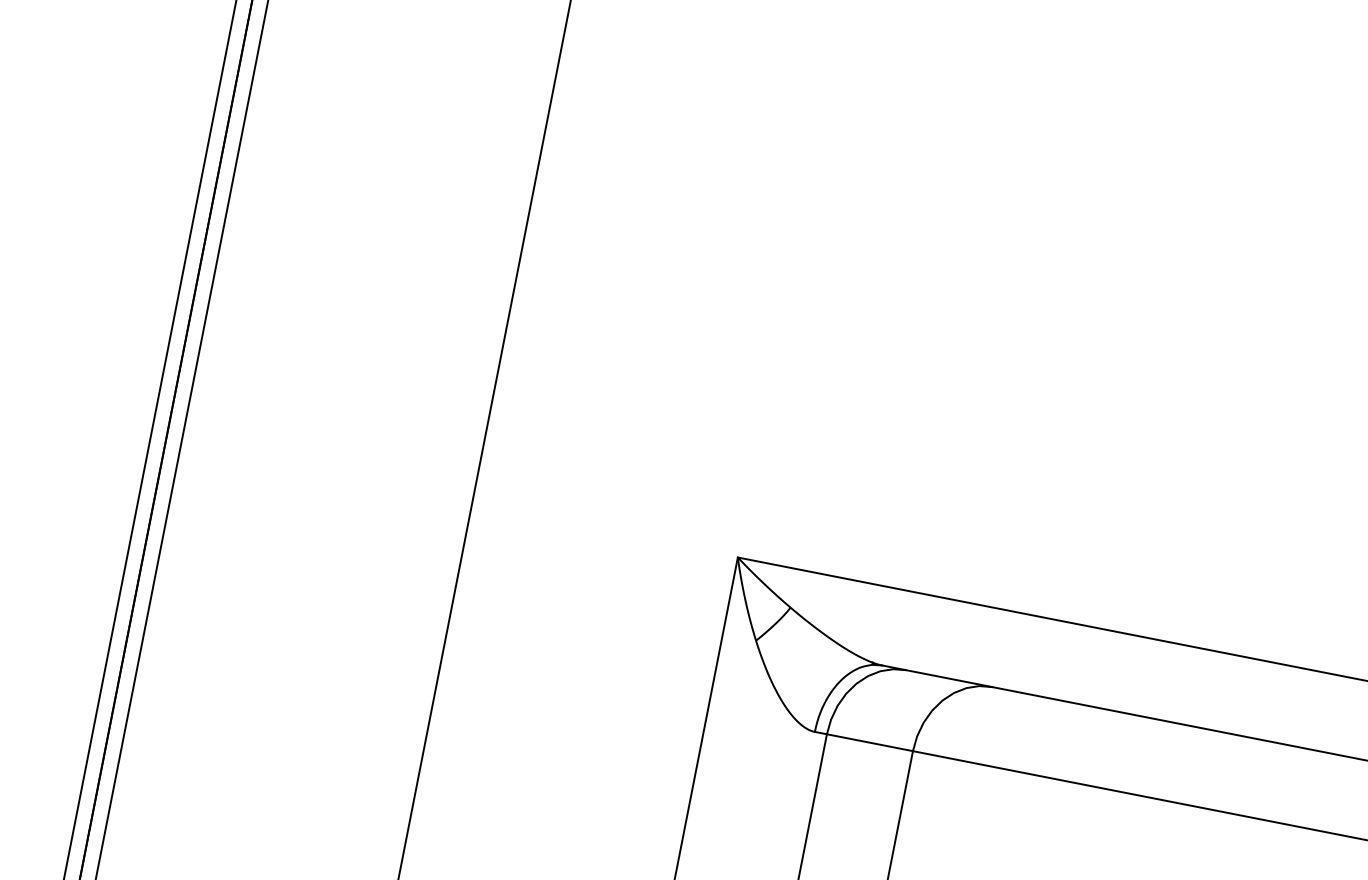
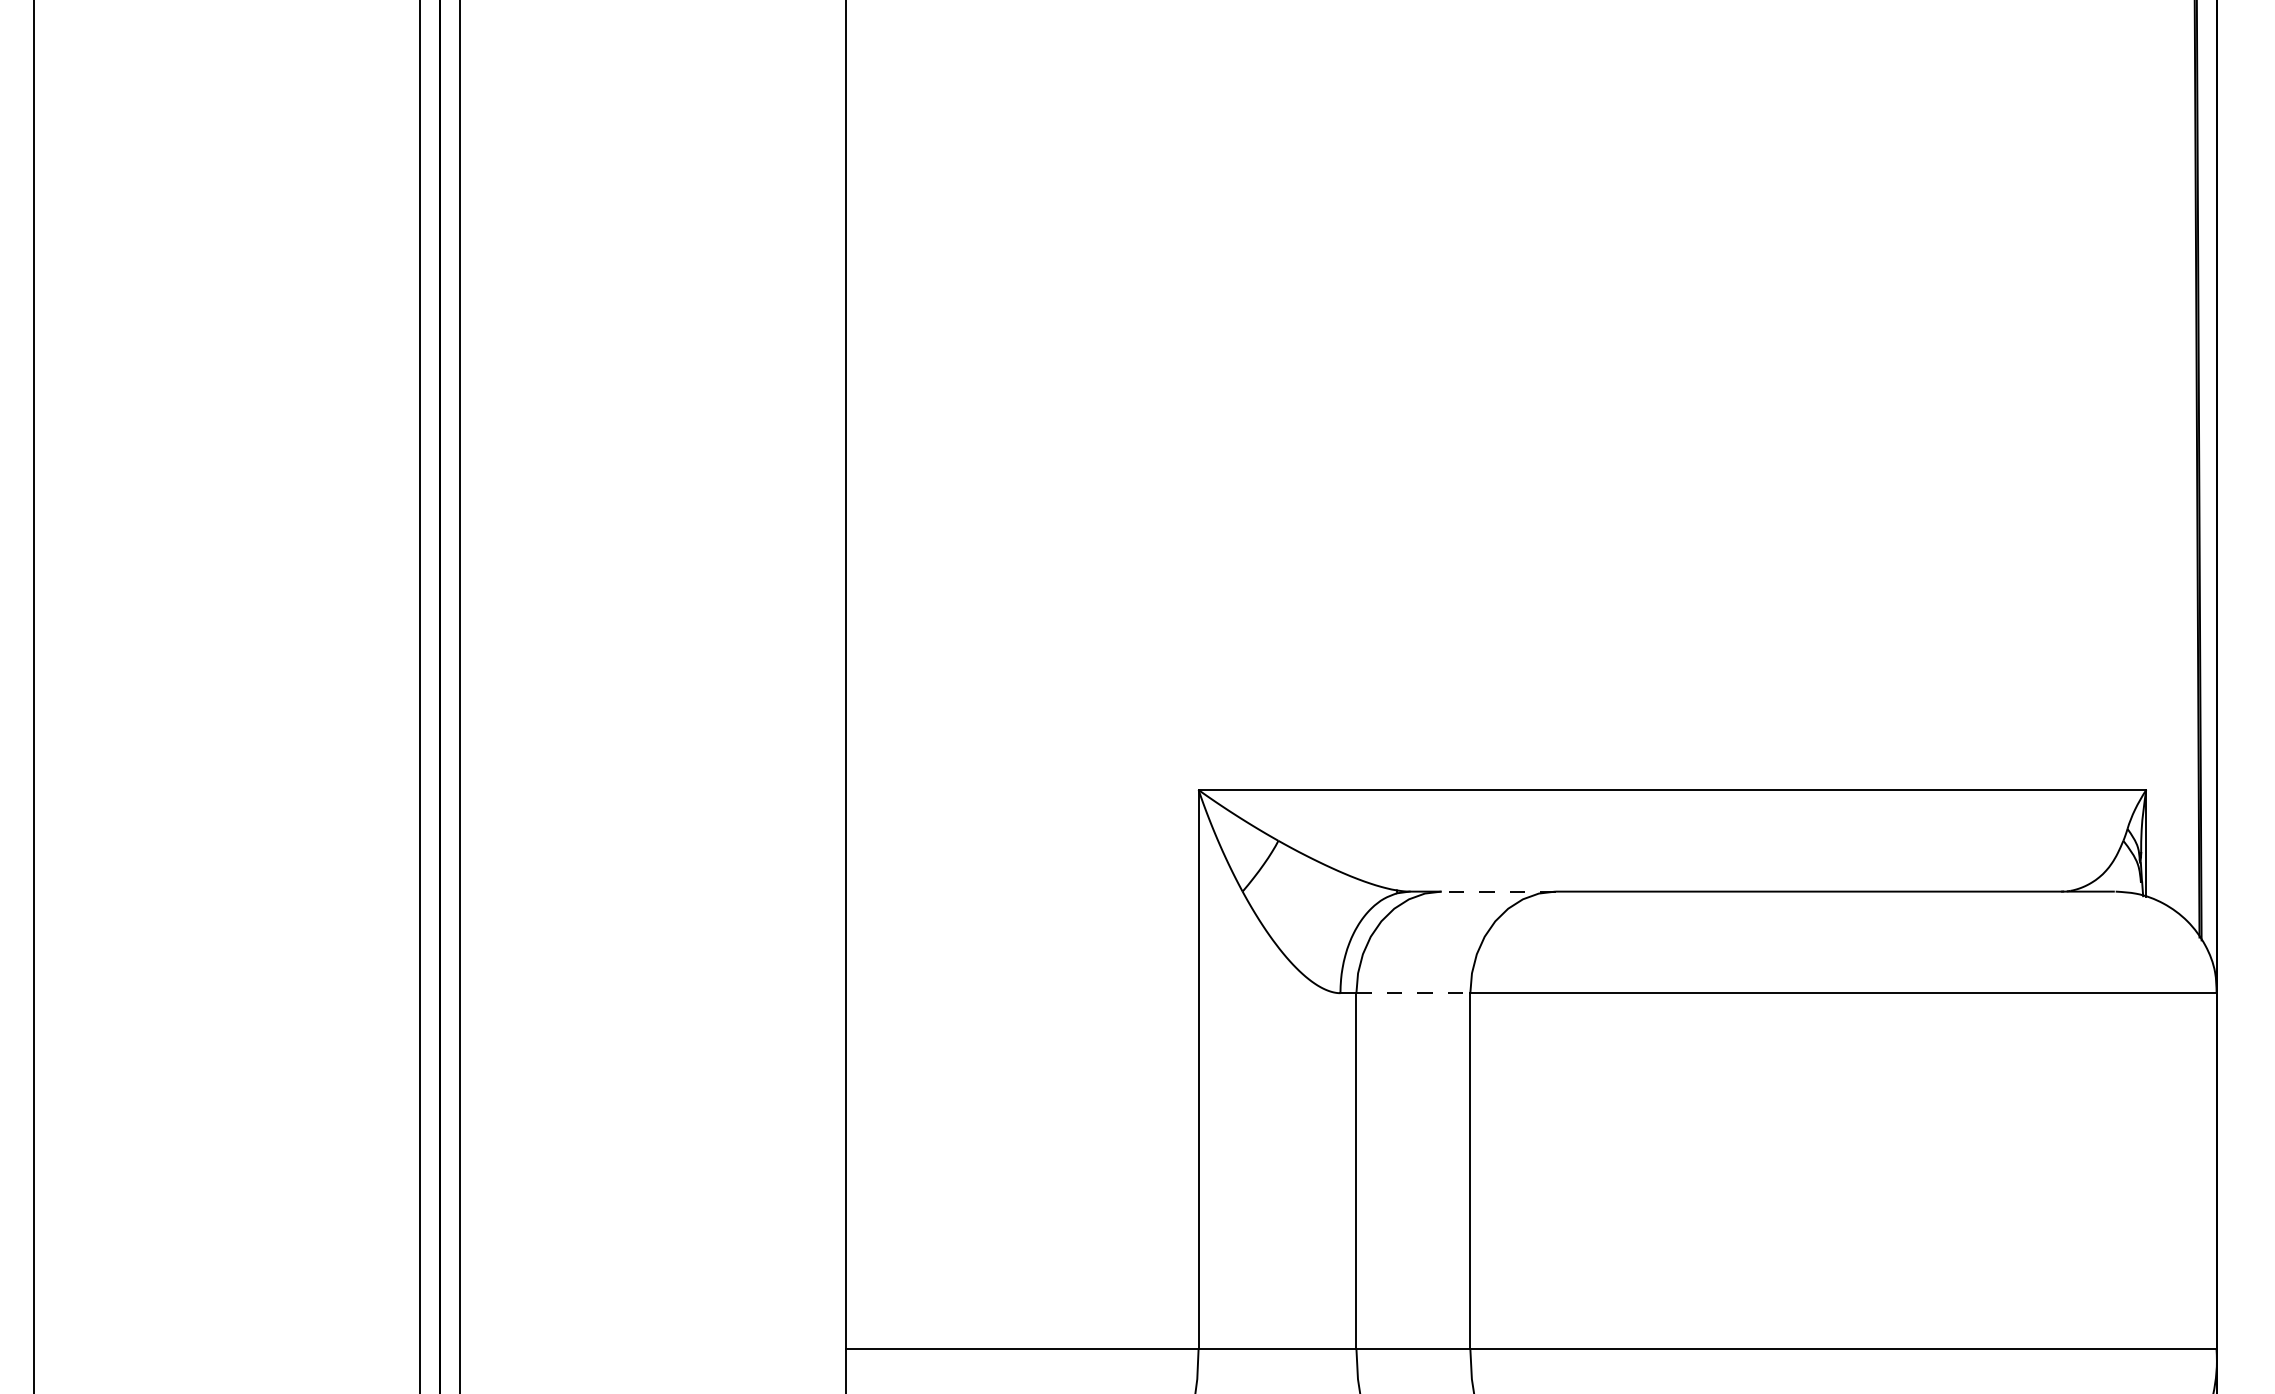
line: (949, 678) -> (1498, 891), solid -> dashed
line: (869, 742) -> (1413, 993), solid -> dashed

